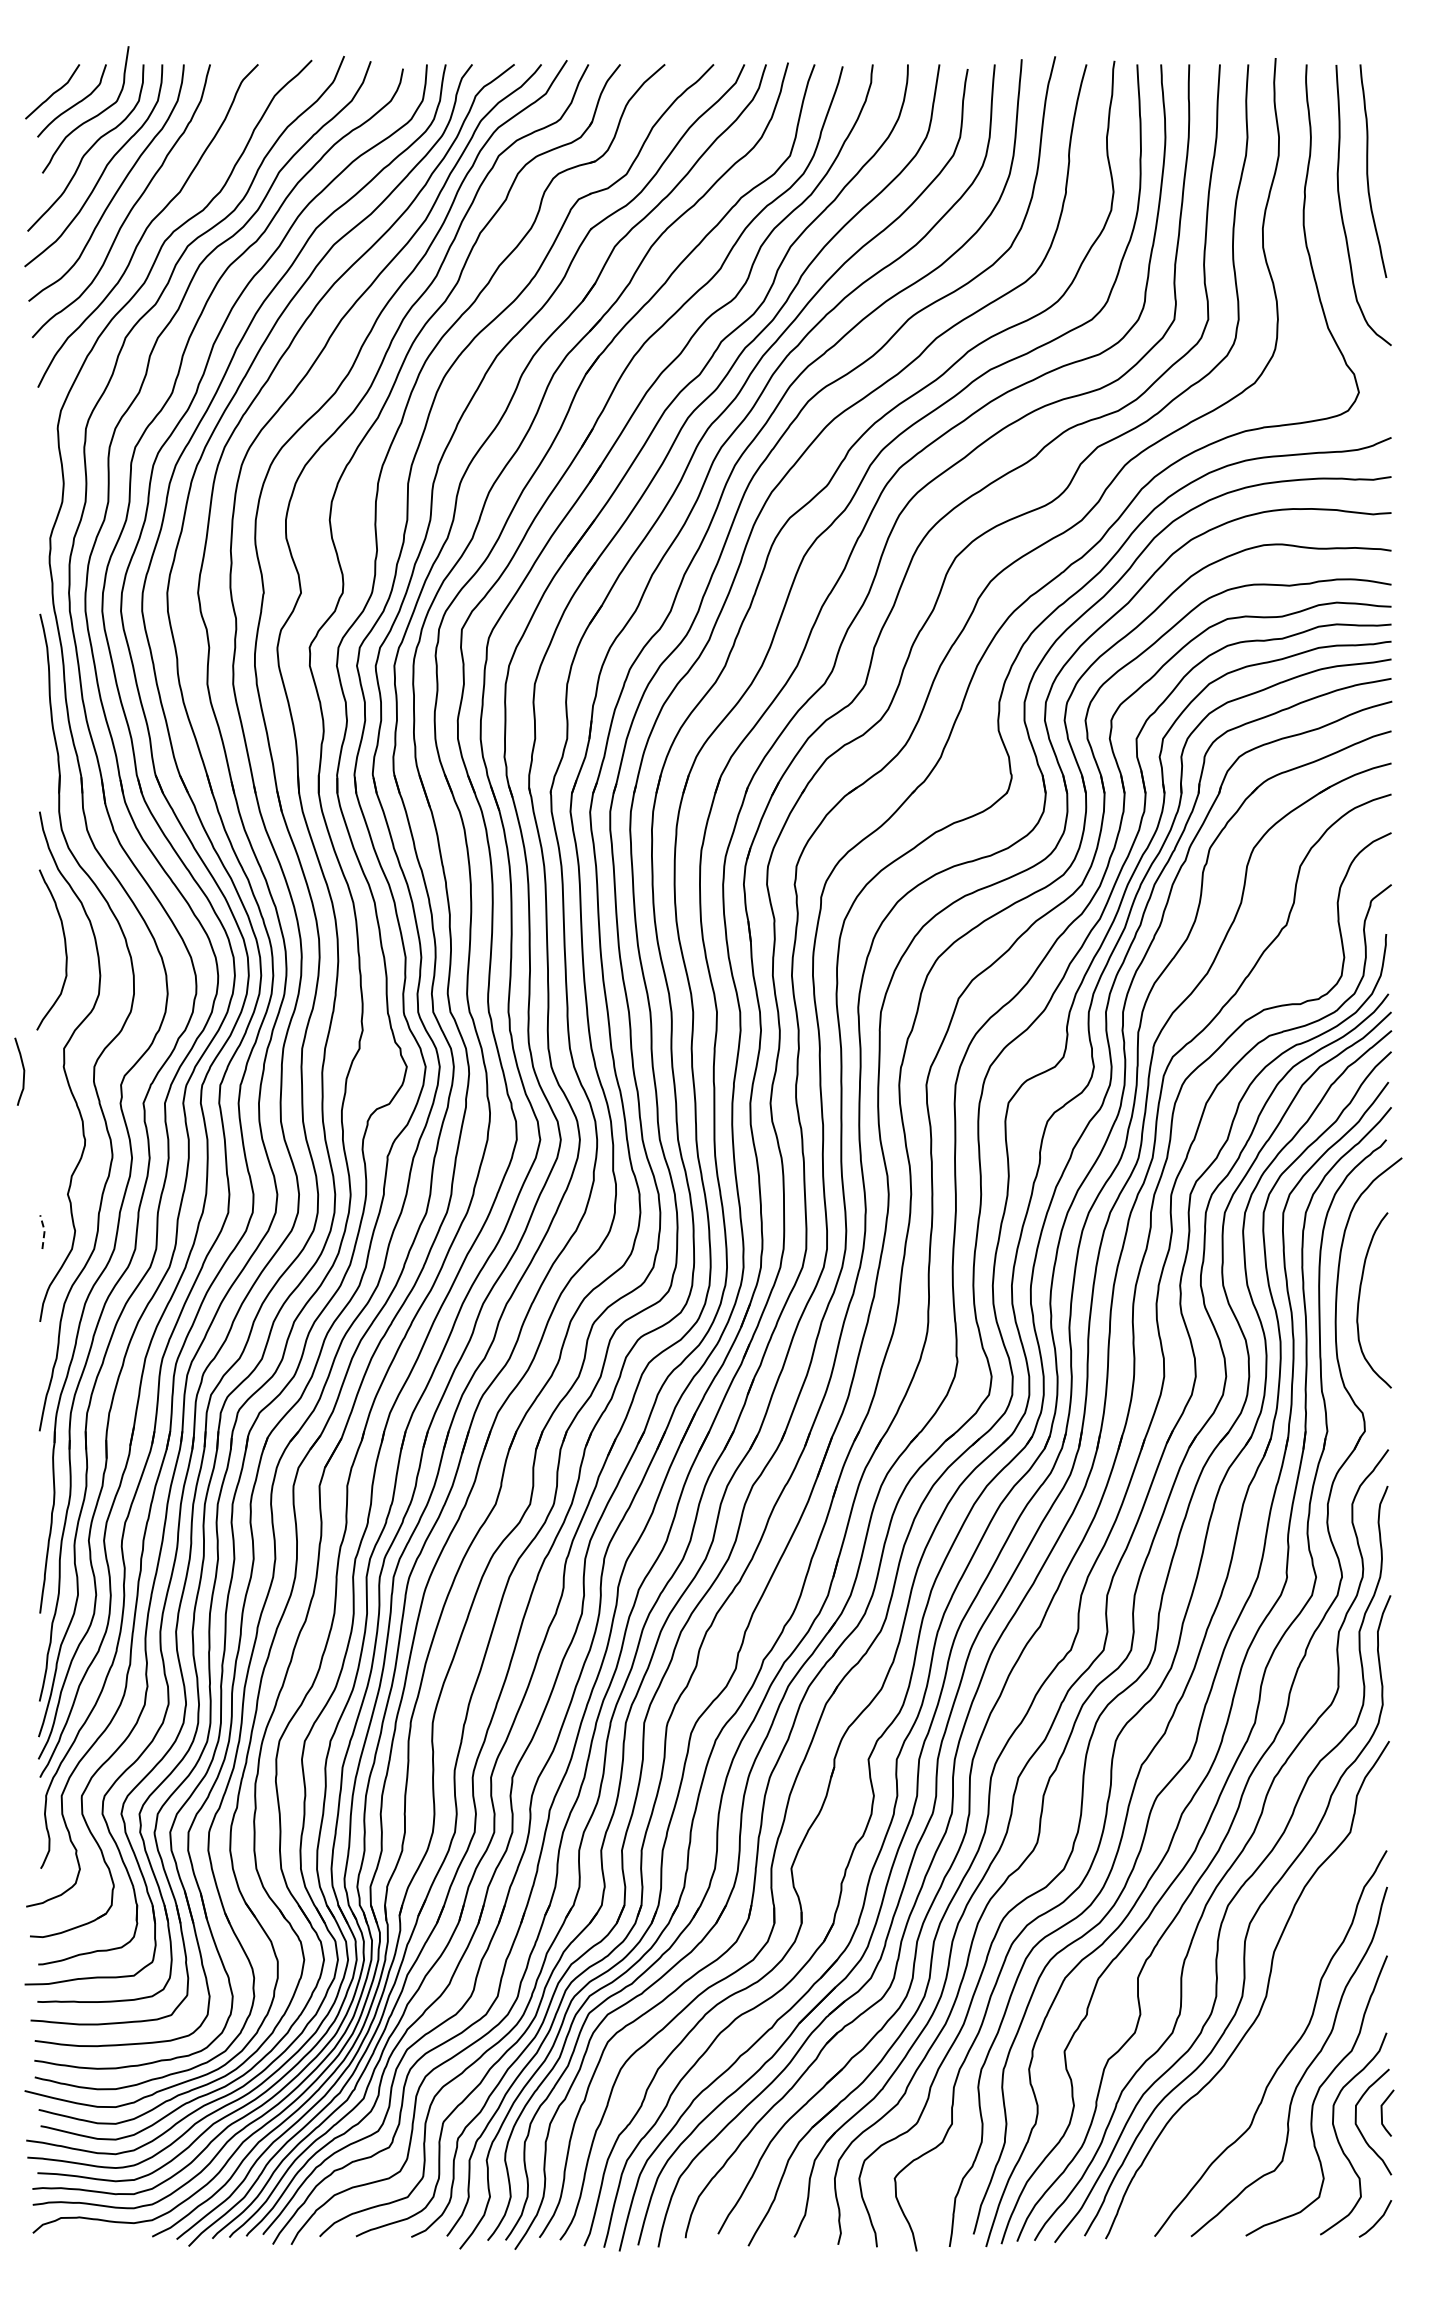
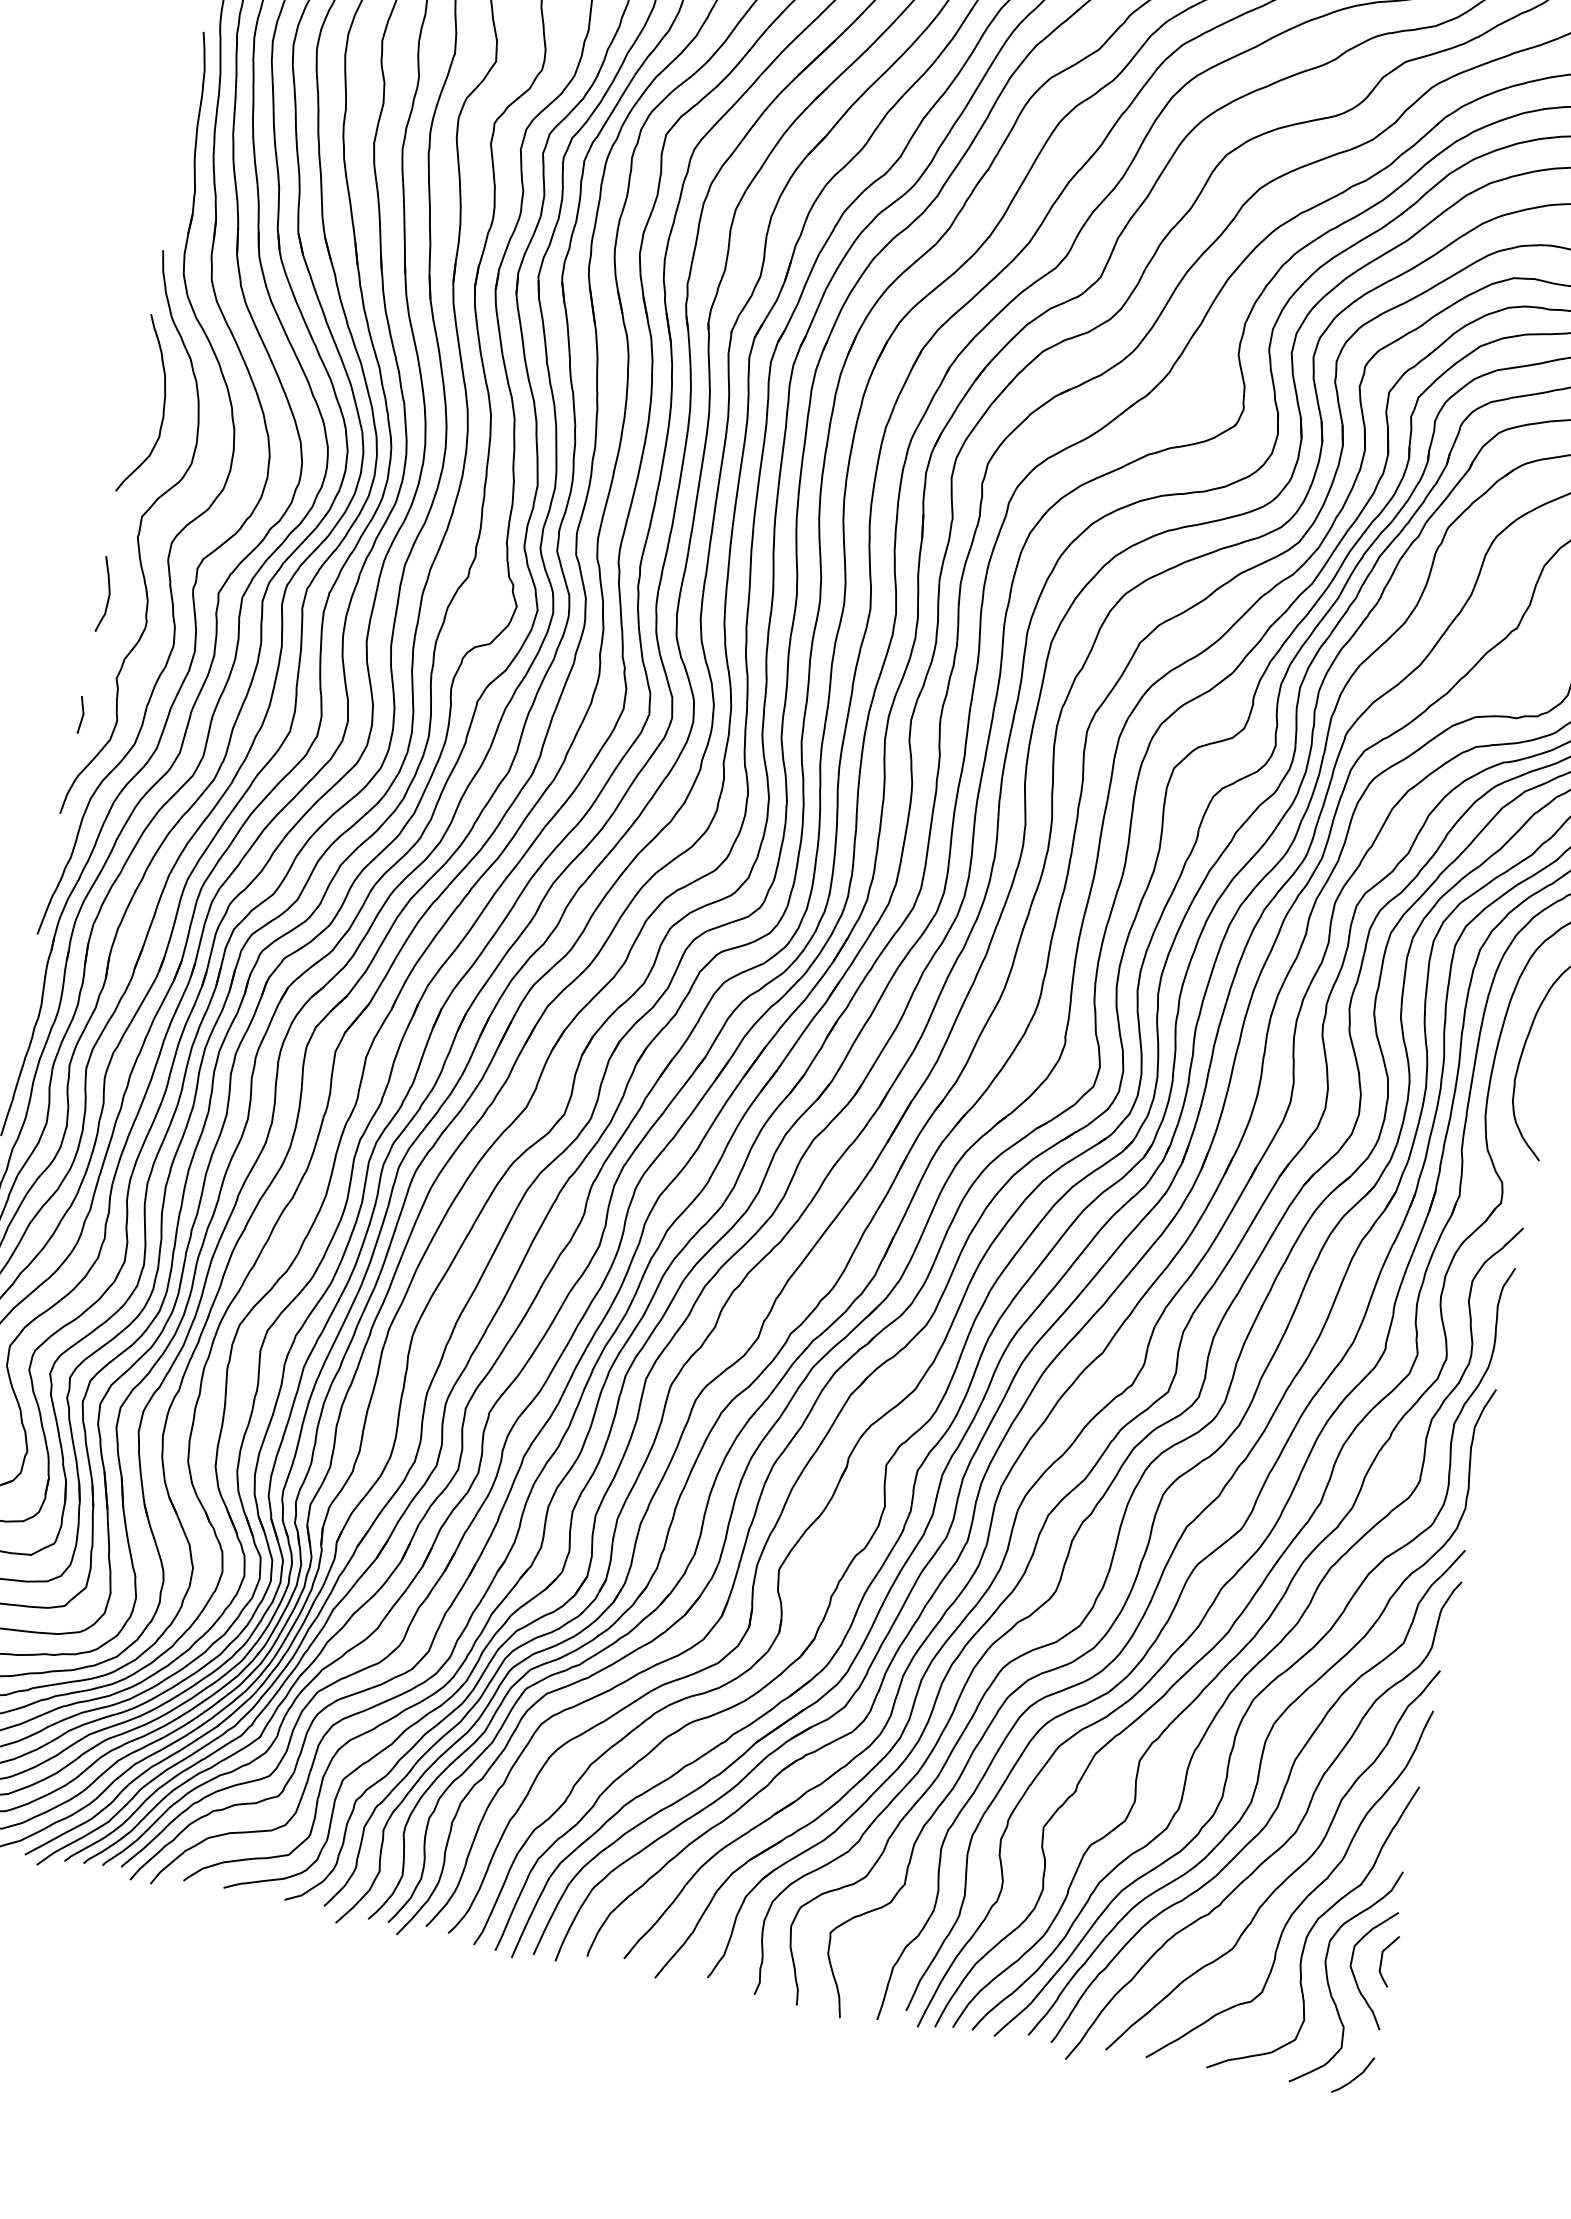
curve: (23, 1071) -> (108, 595), moved
line: (44, 1230) -> (83, 713), dashed -> solid
curve: (1277, 2026) -> (1283, 1842), added

